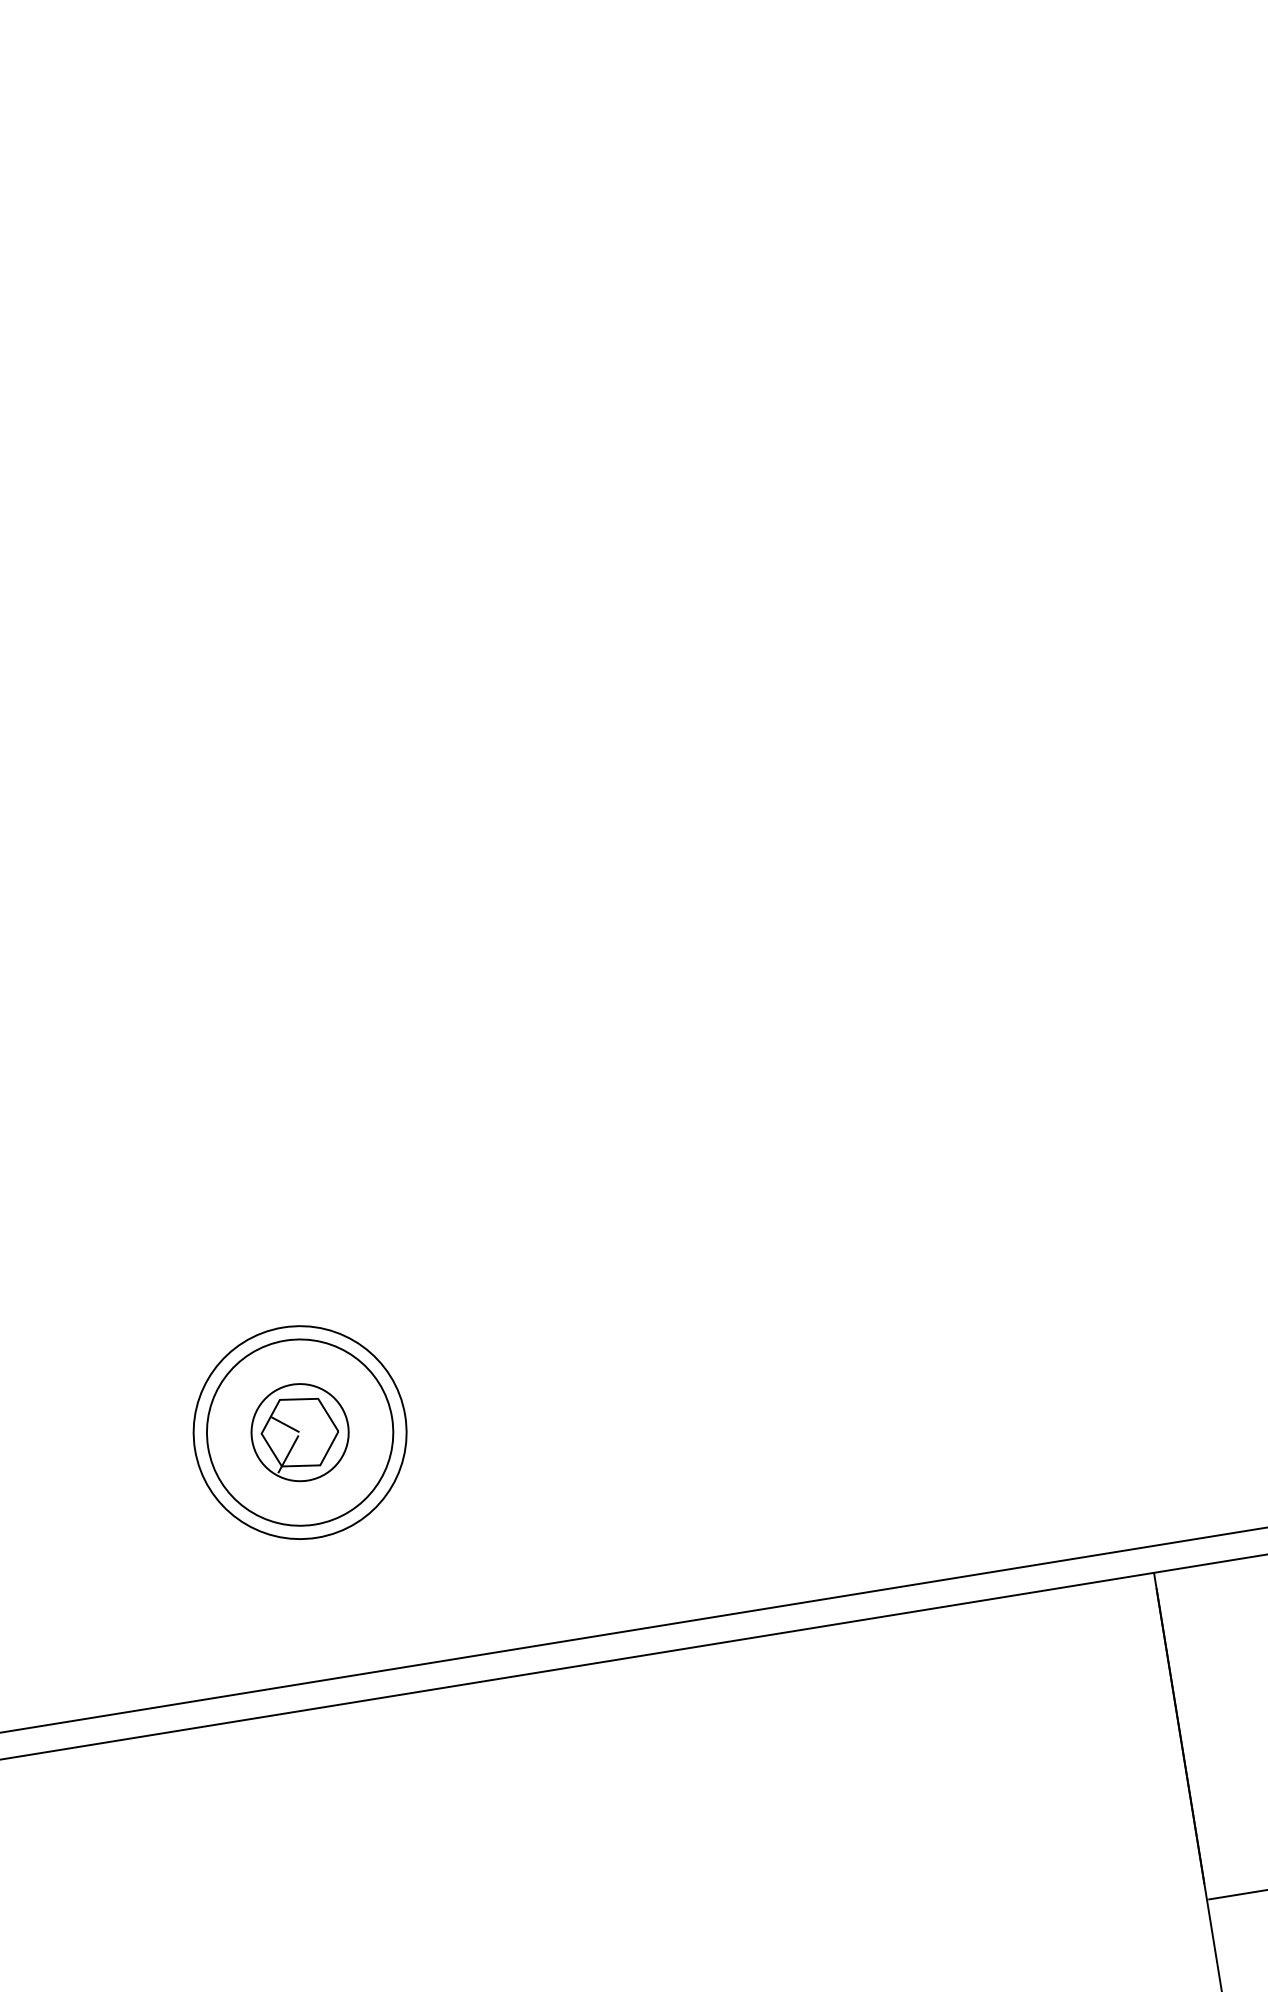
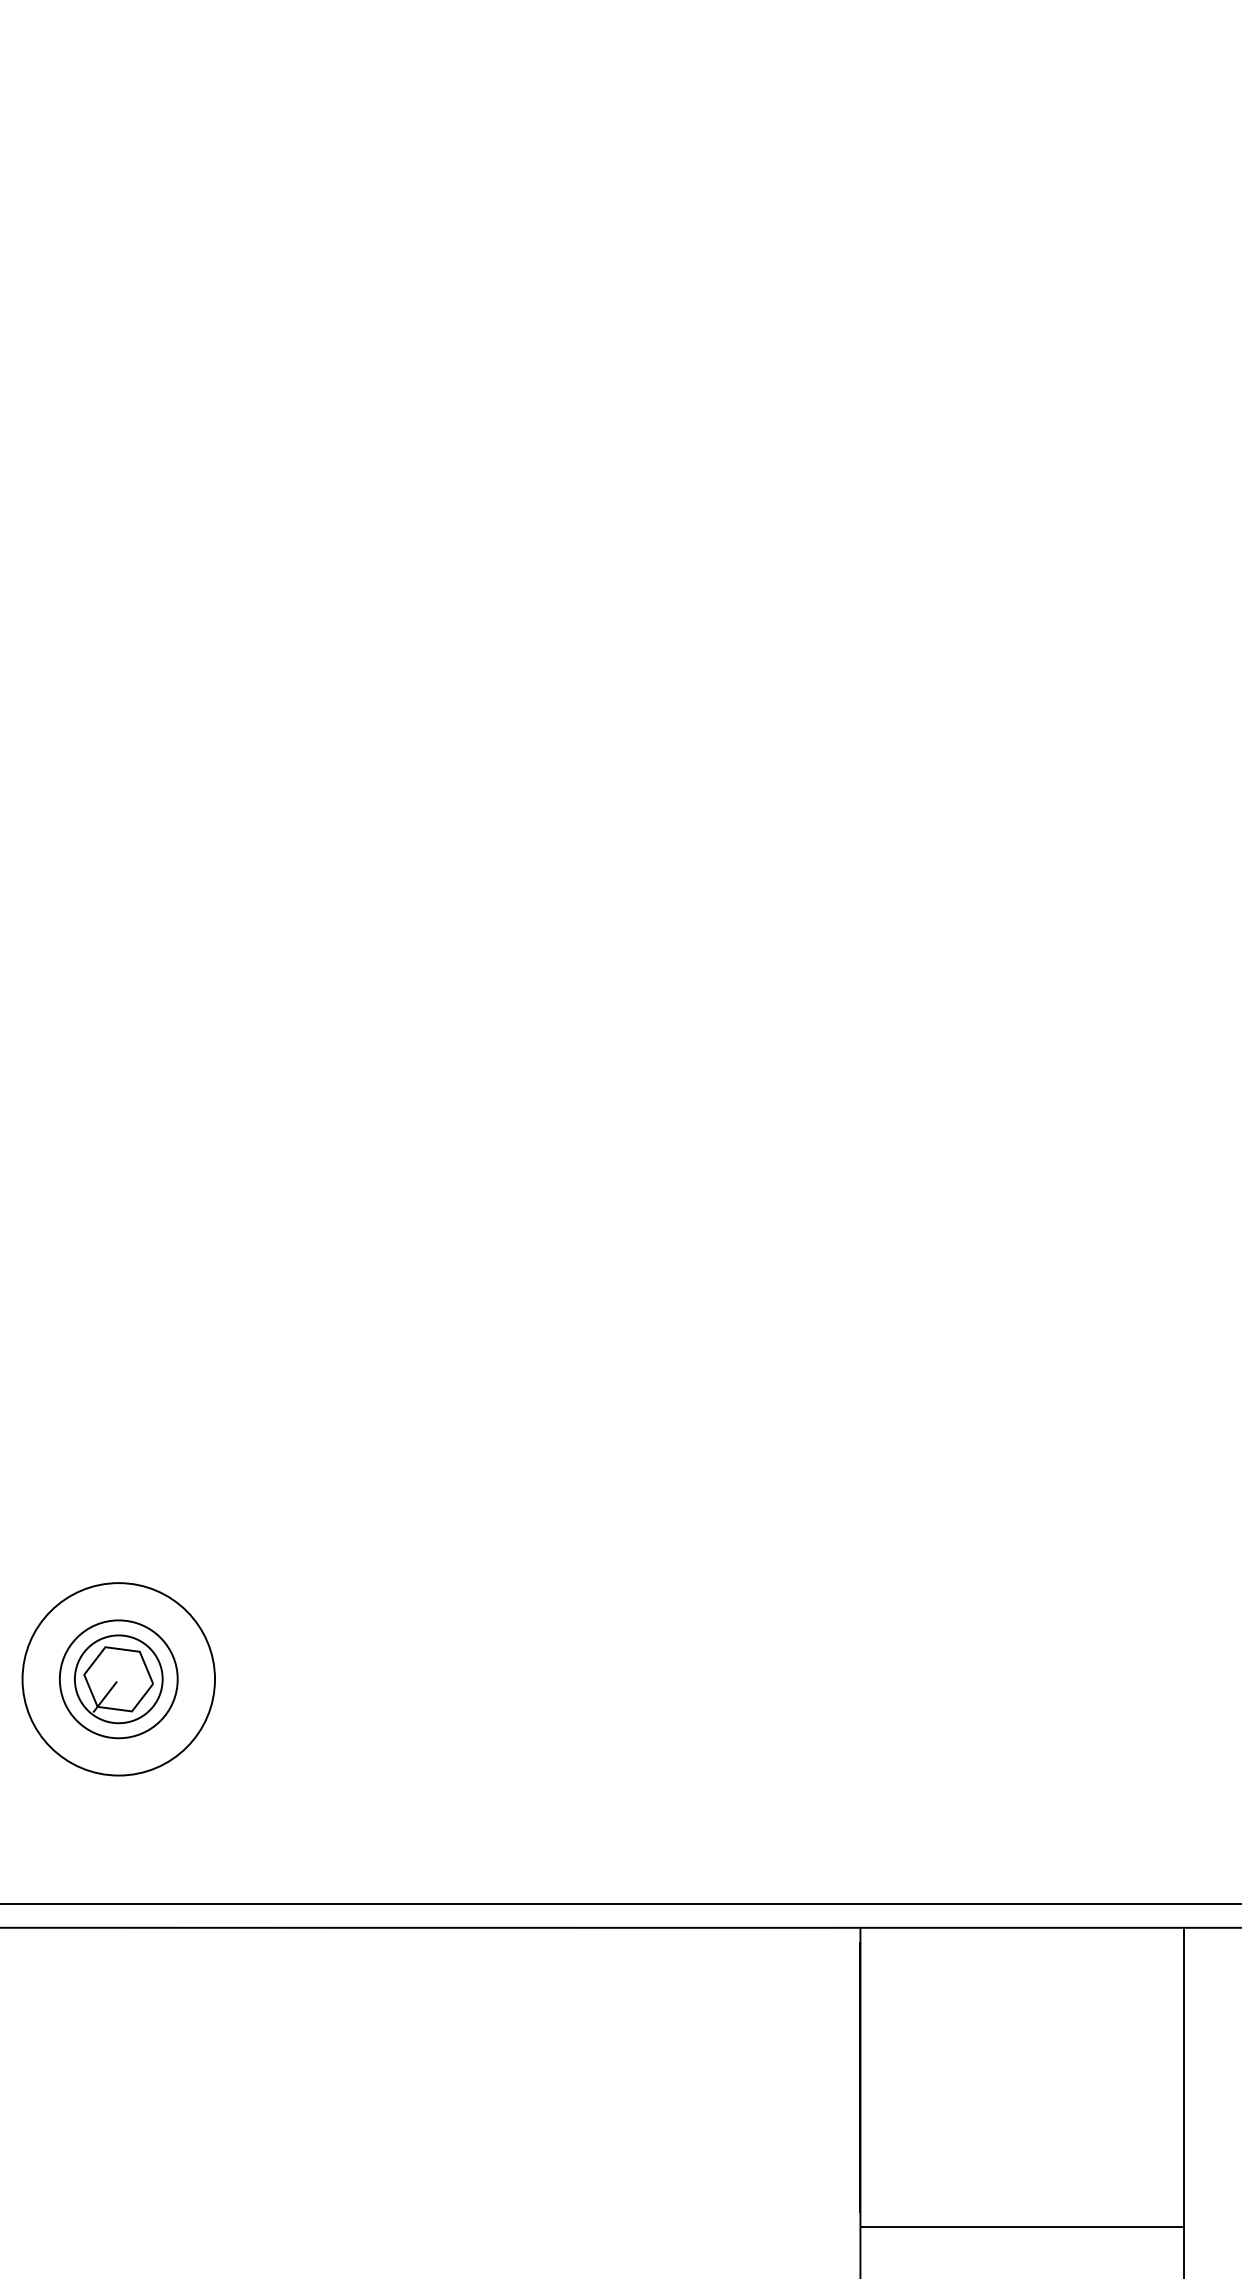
line: (284, 1424) -> (106, 1669), removed
circle: (299, 1432) -> (118, 1679), size x0.7

